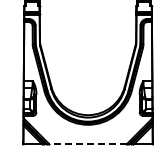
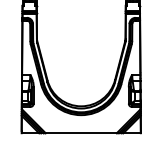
line: (88, 144) -> (81, 133), dashed -> solid

